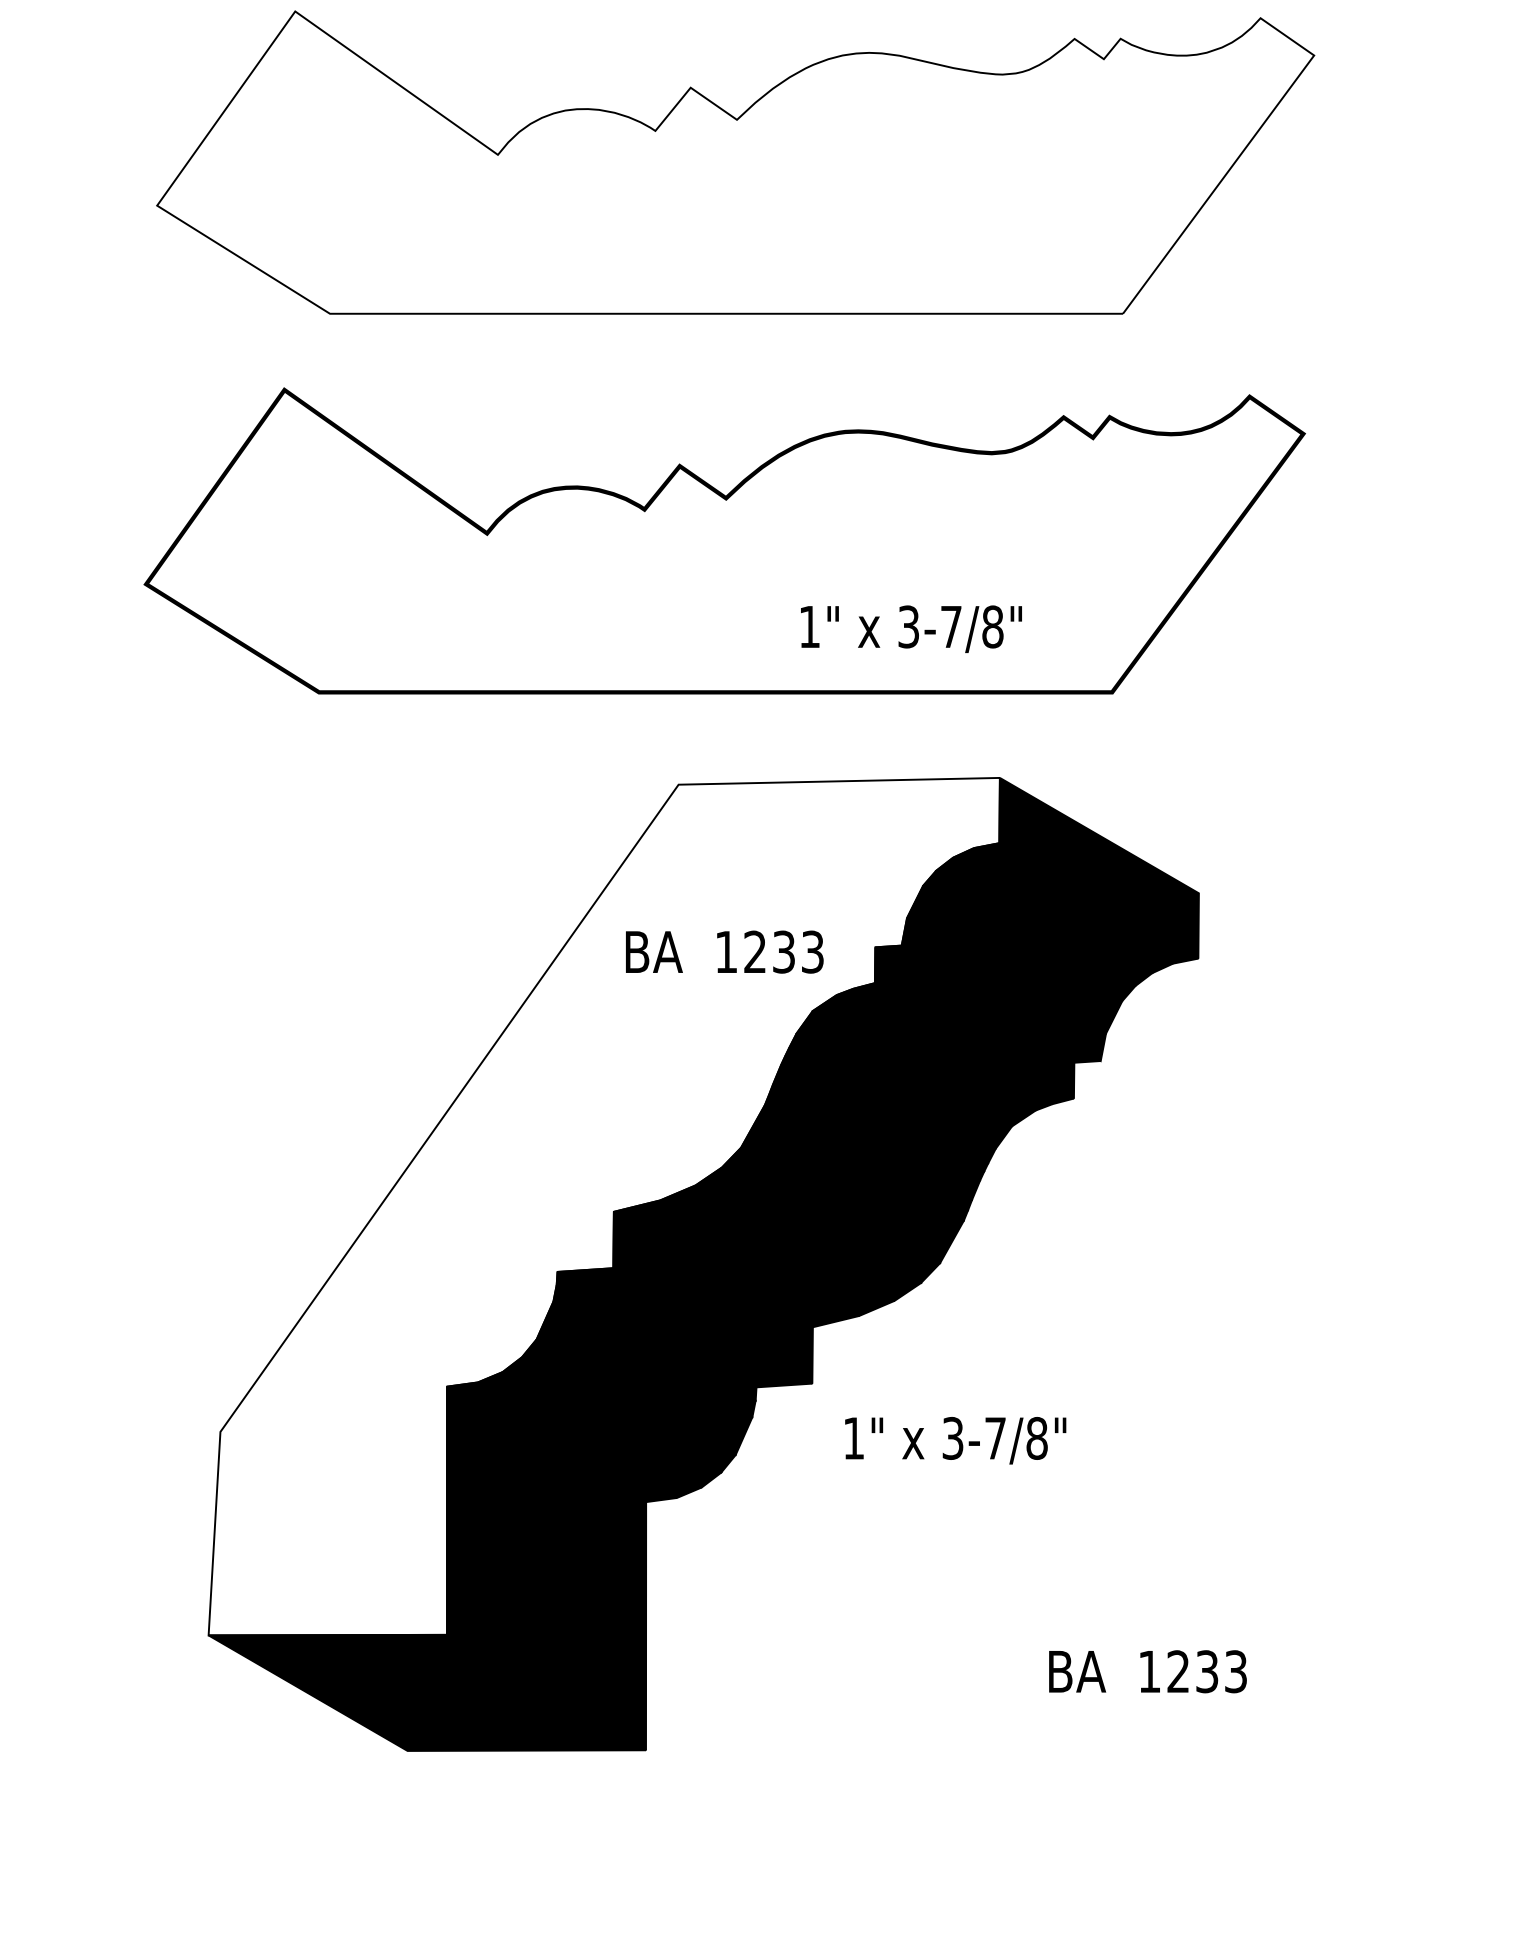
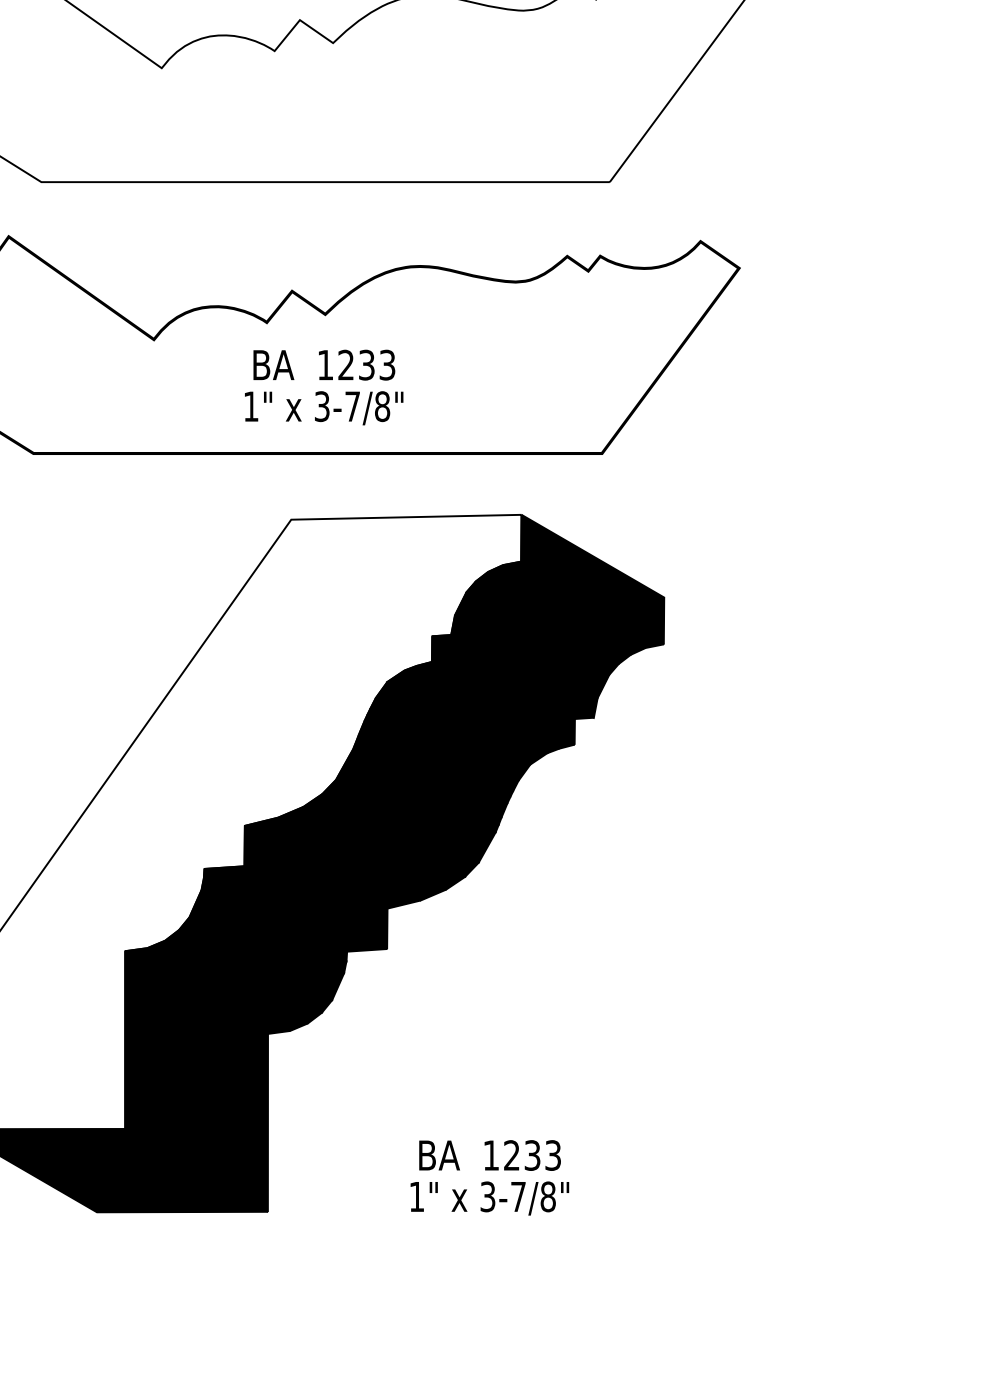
text: (911, 628) -> (324, 407), moved
text: (724, 951) -> (324, 364), moved
text: (955, 1440) -> (489, 1198), moved
text: (1147, 1671) -> (489, 1155), moved

